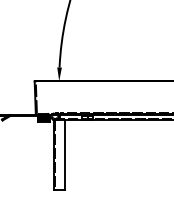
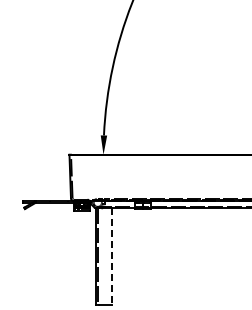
line: (64, 155) -> (111, 257), solid -> dashed

